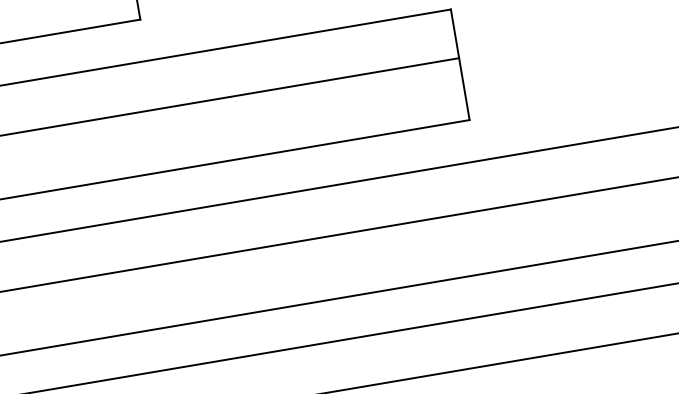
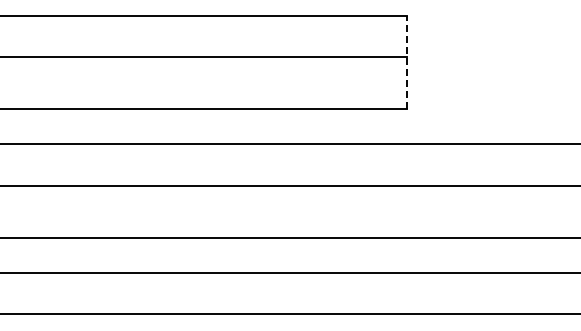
line: (460, 64) -> (406, 62), solid -> dashed

